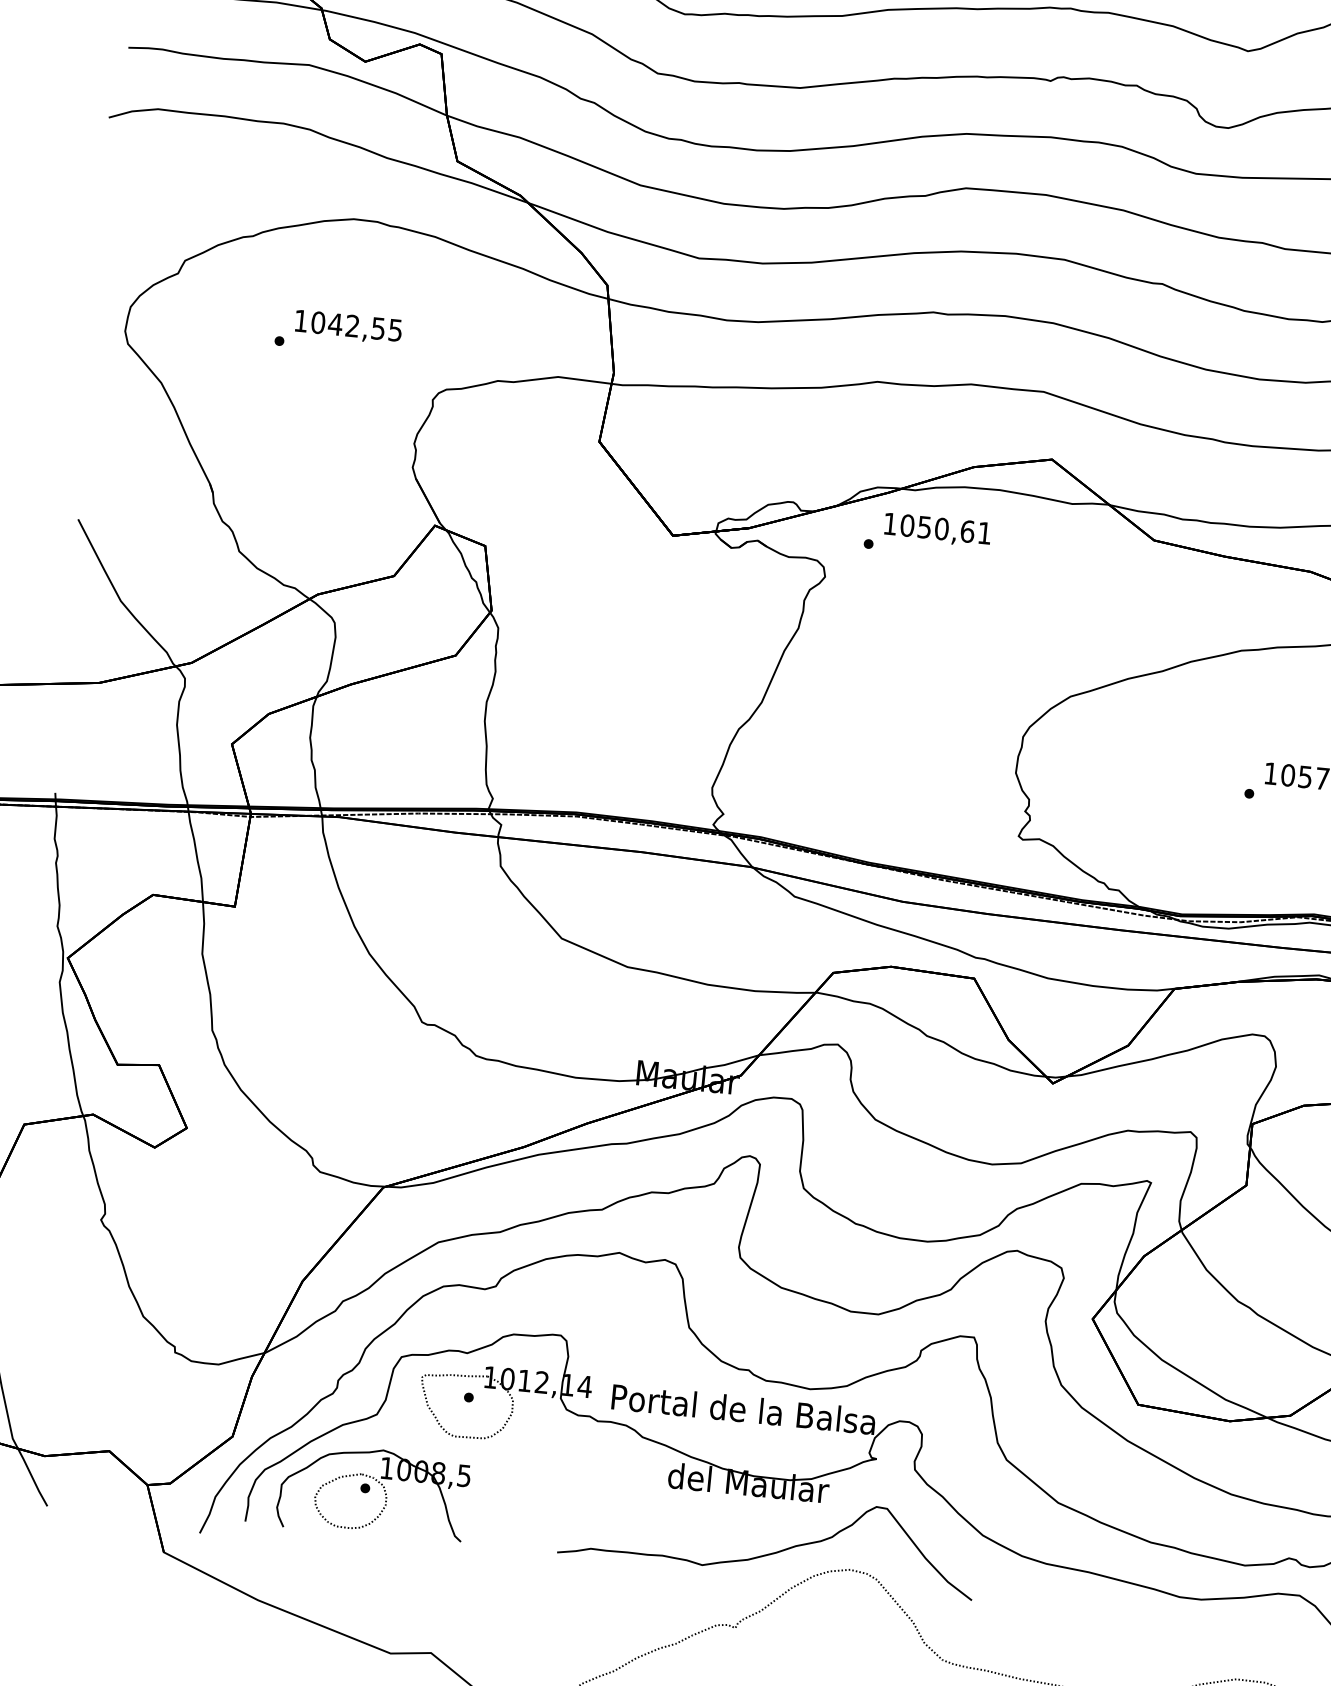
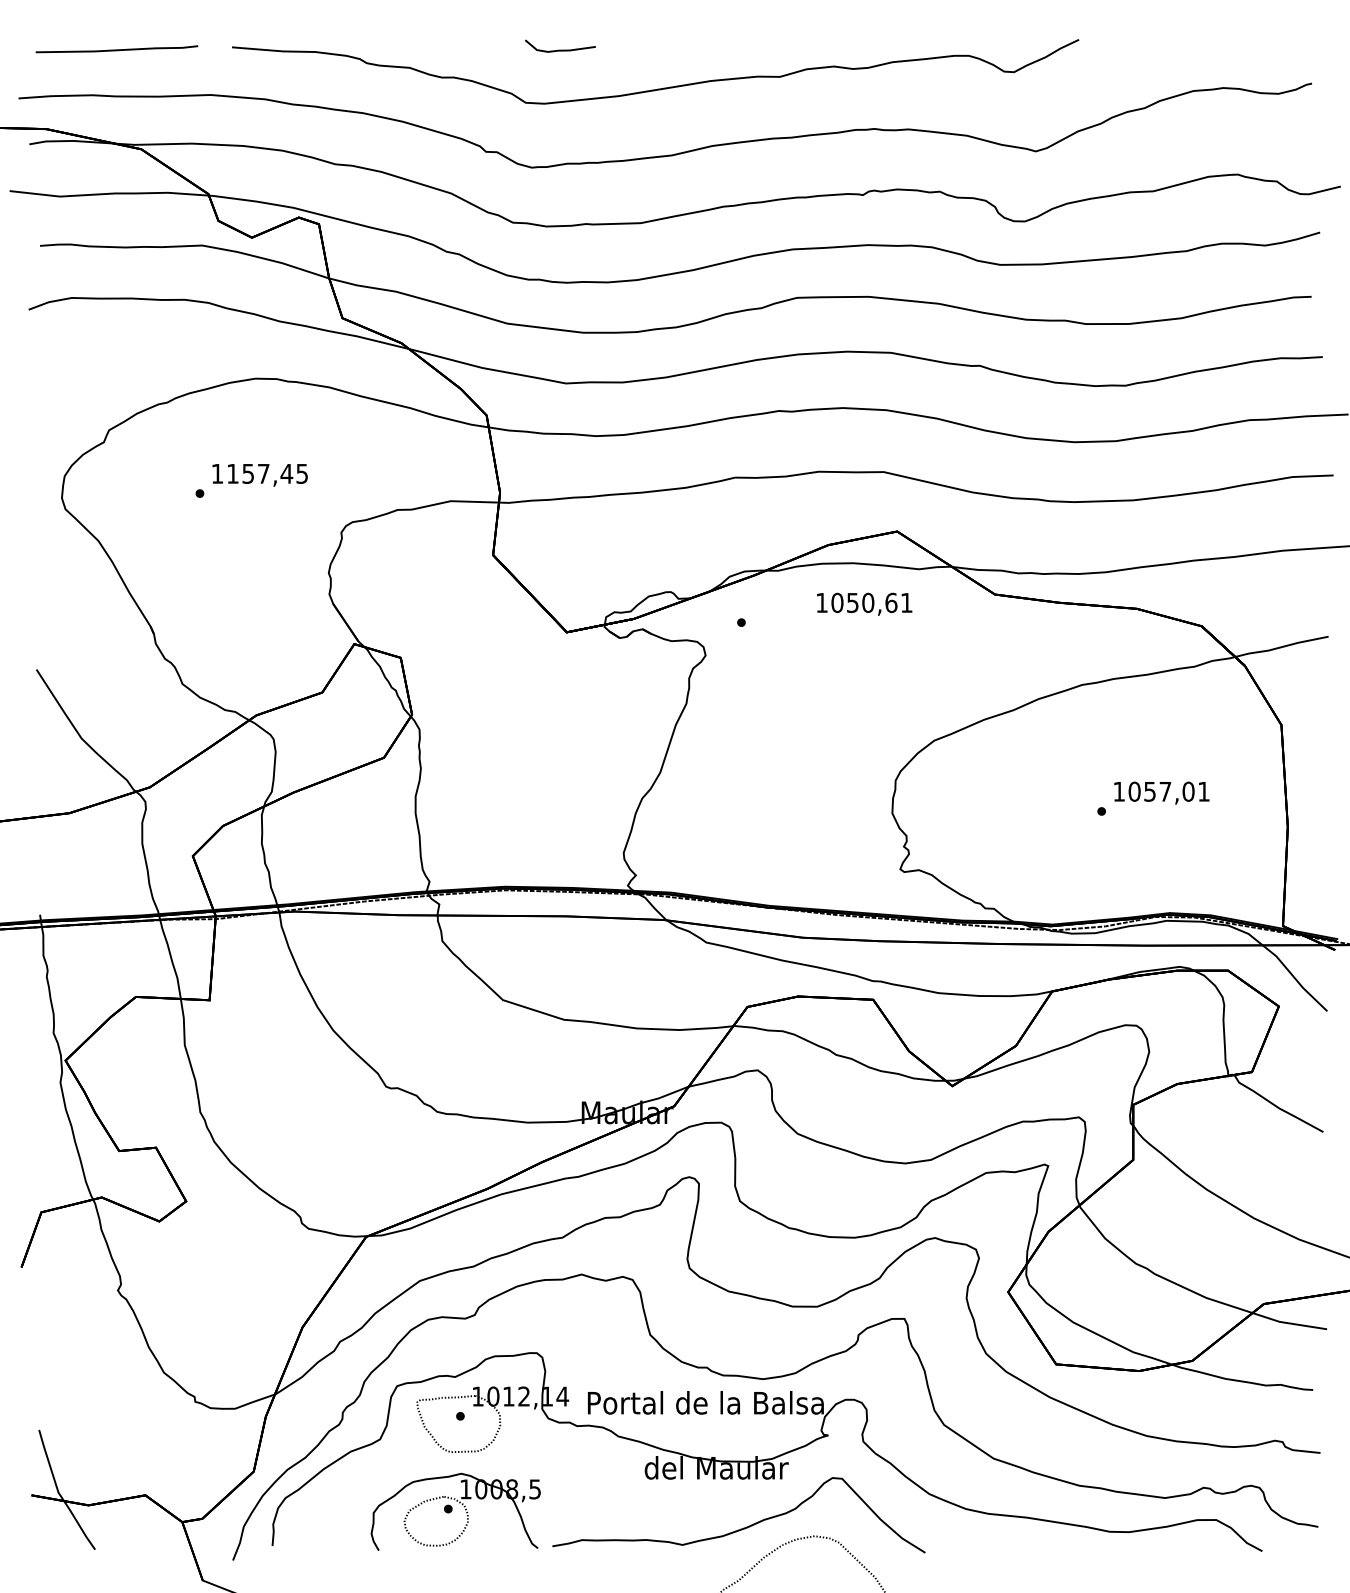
text: (347, 325) -> (259, 473), 1042,55 -> 1157,45
text: (937, 529) -> (864, 603), moved
part: (373, 1491) -> (455, 1511), moved

